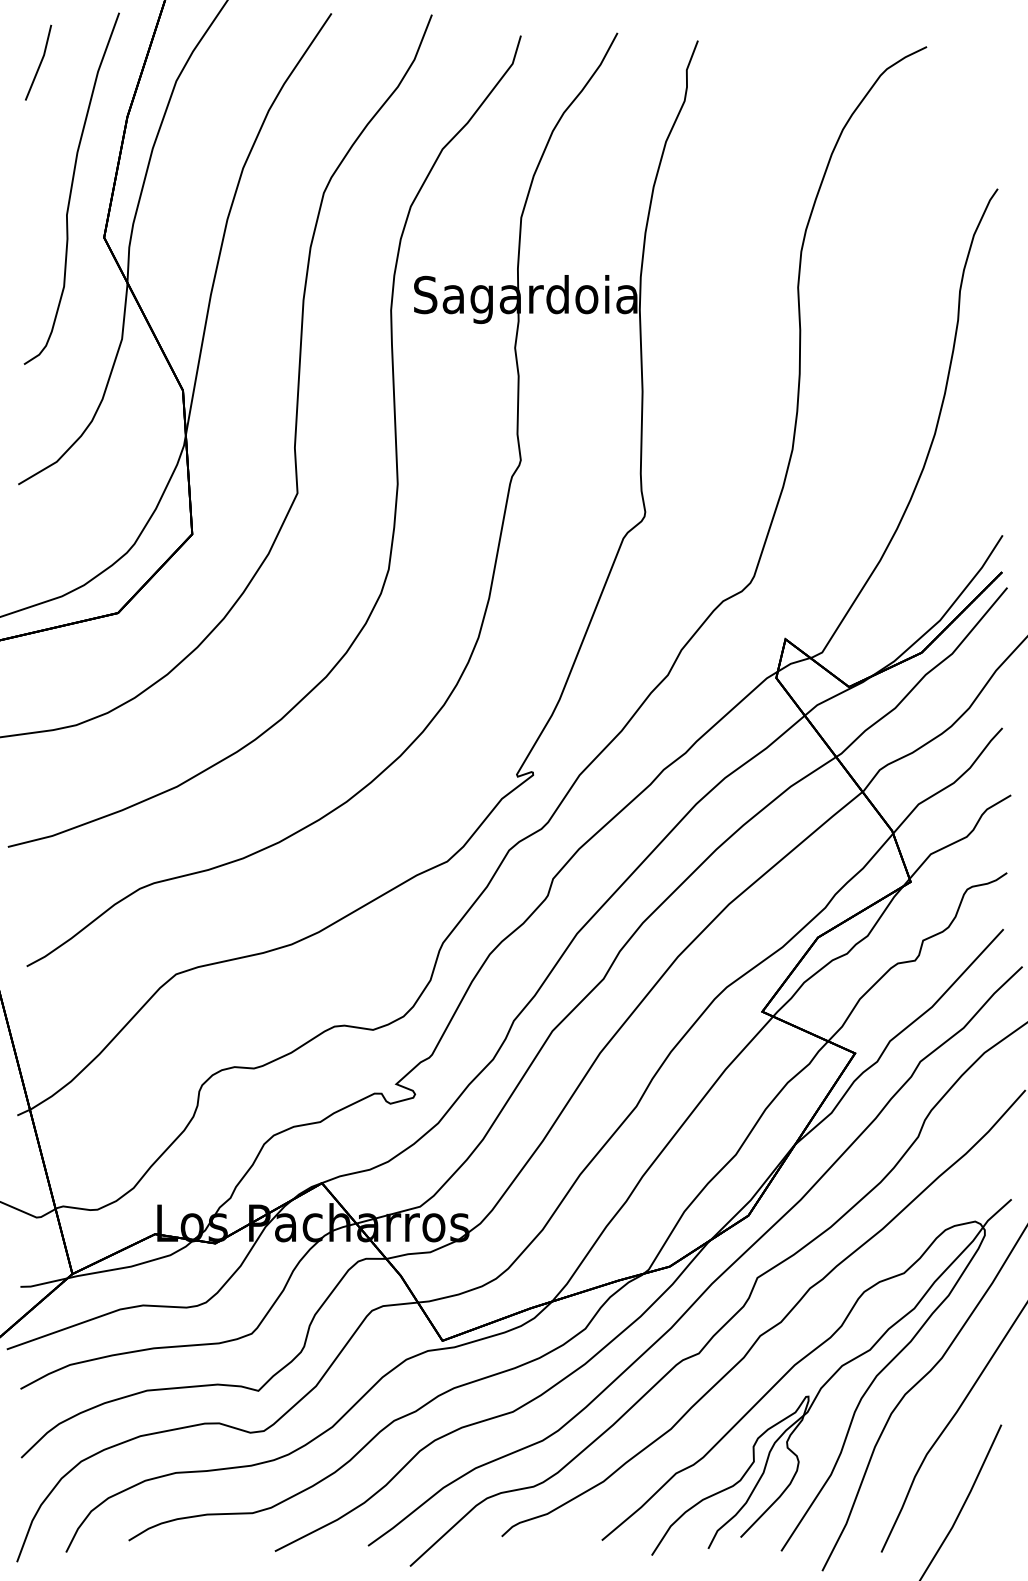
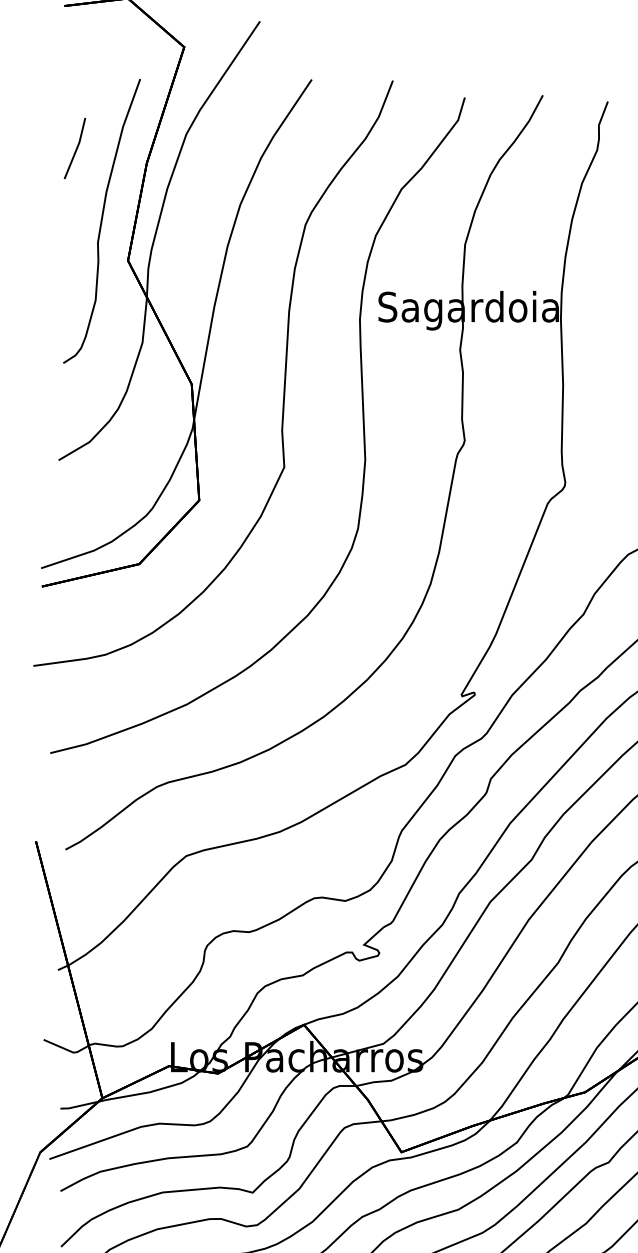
line: (39, 63) -> (75, 149), moved

